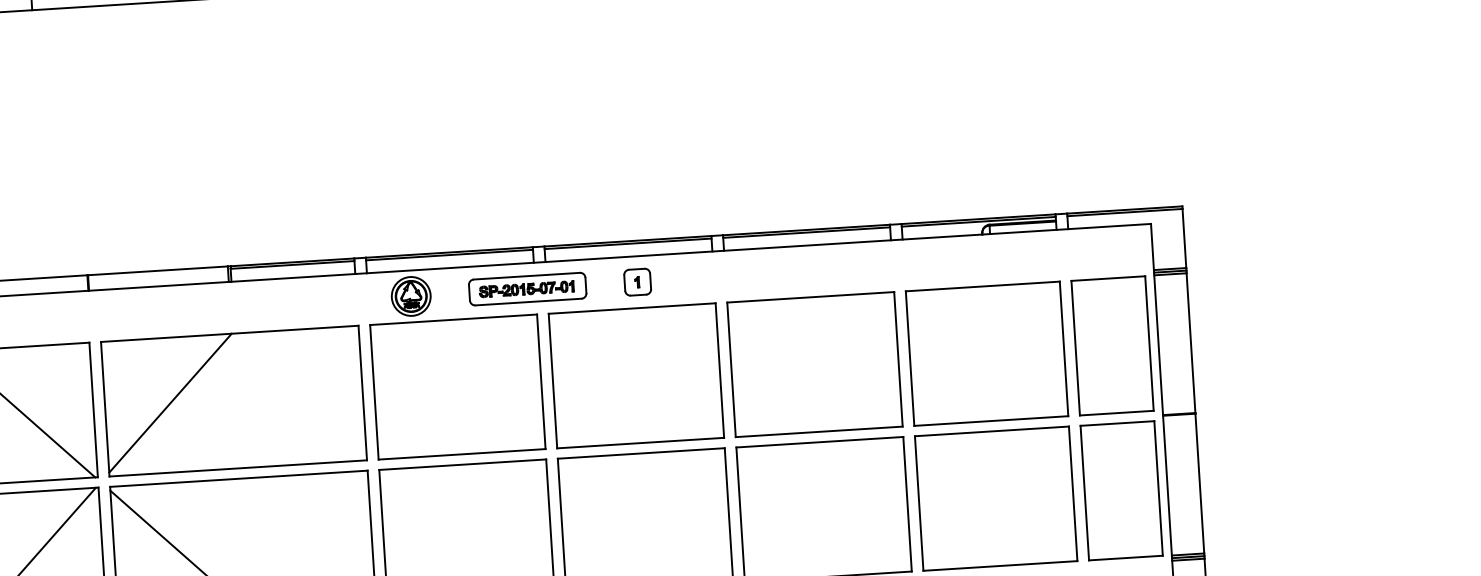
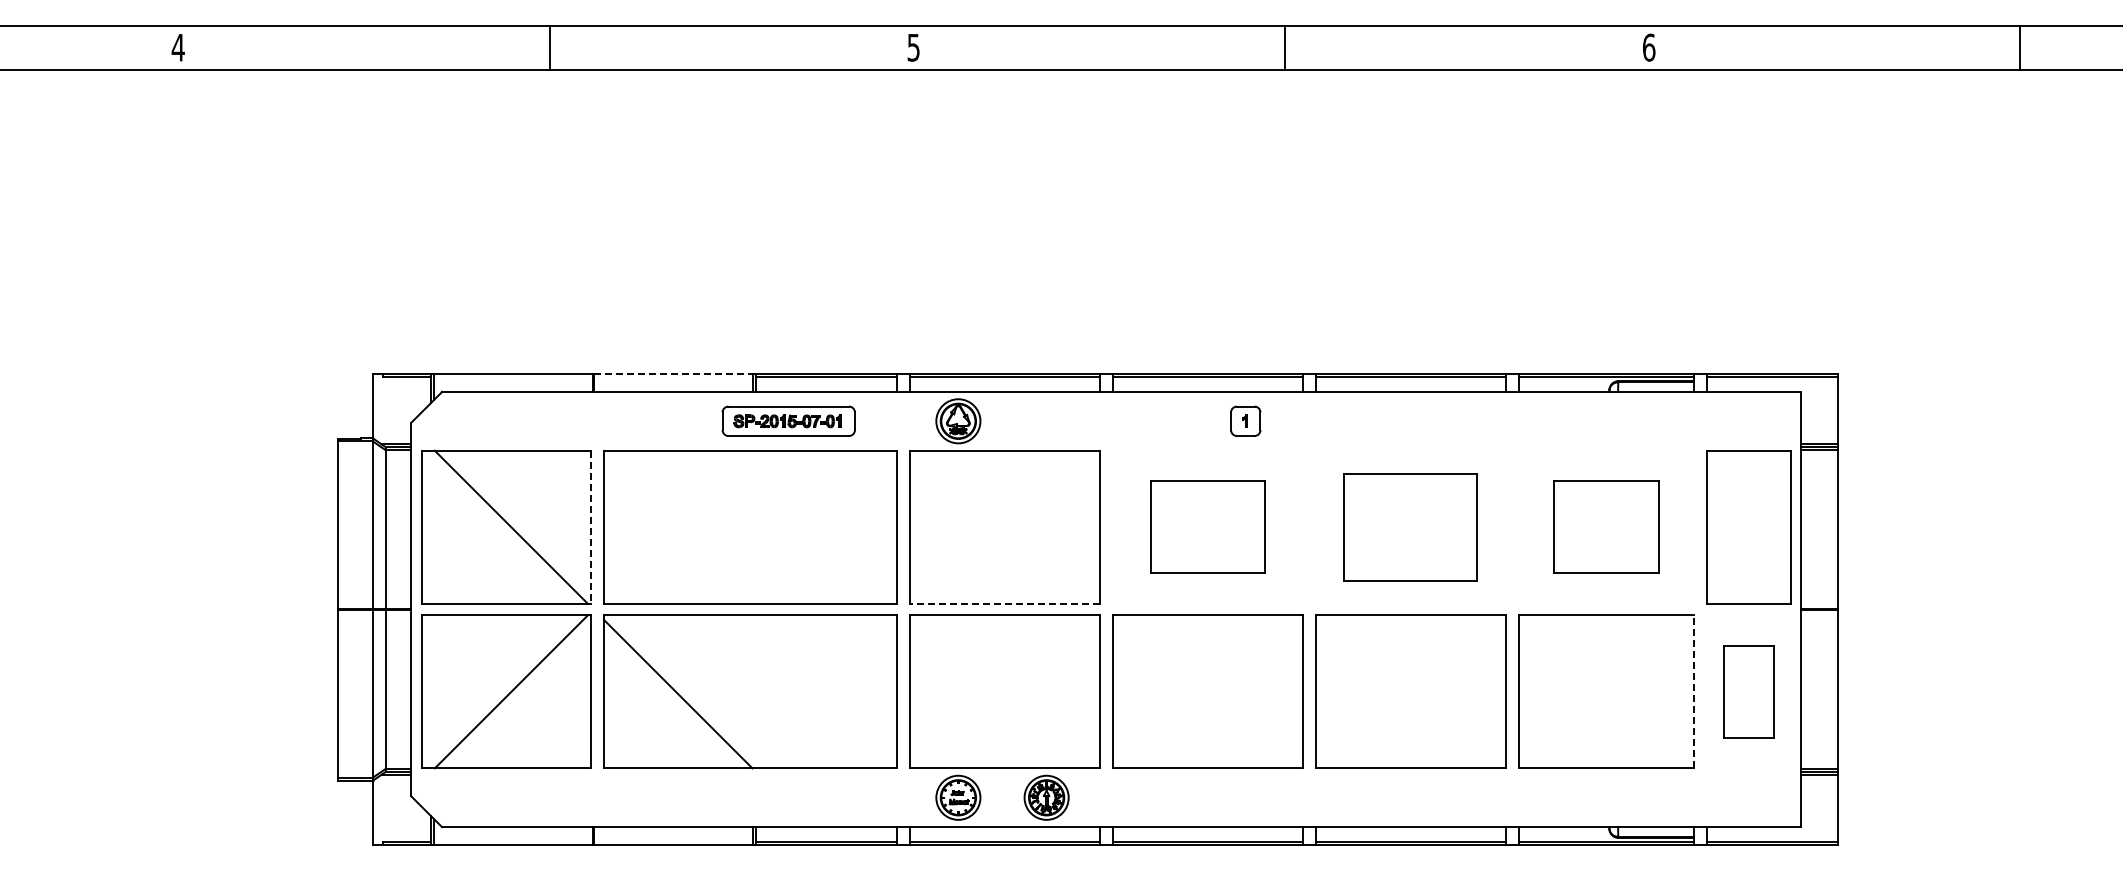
line: (158, 271) -> (673, 374), solid -> dashed
part: (637, 281) -> (1245, 420), moved
part: (527, 288) -> (788, 420), moved
part: (987, 354) -> (1606, 527), size x0.6
part: (814, 364) -> (1410, 527), size x0.7
part: (636, 376) -> (1207, 527), size x0.6
line: (169, 402) -> (677, 524), removed
line: (93, 410) -> (590, 527), solid -> dashed
line: (461, 454) -> (1004, 603), solid -> dashed
part: (1121, 490) -> (1748, 691), size x0.6
line: (1072, 493) -> (1693, 691), solid -> dashed

